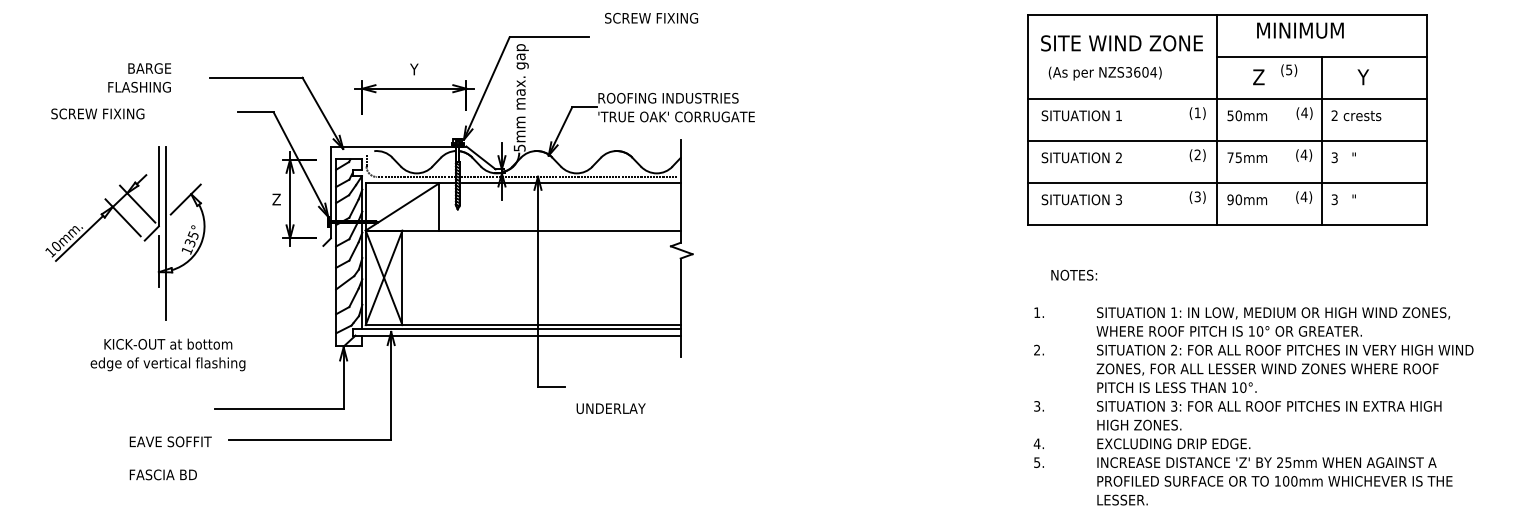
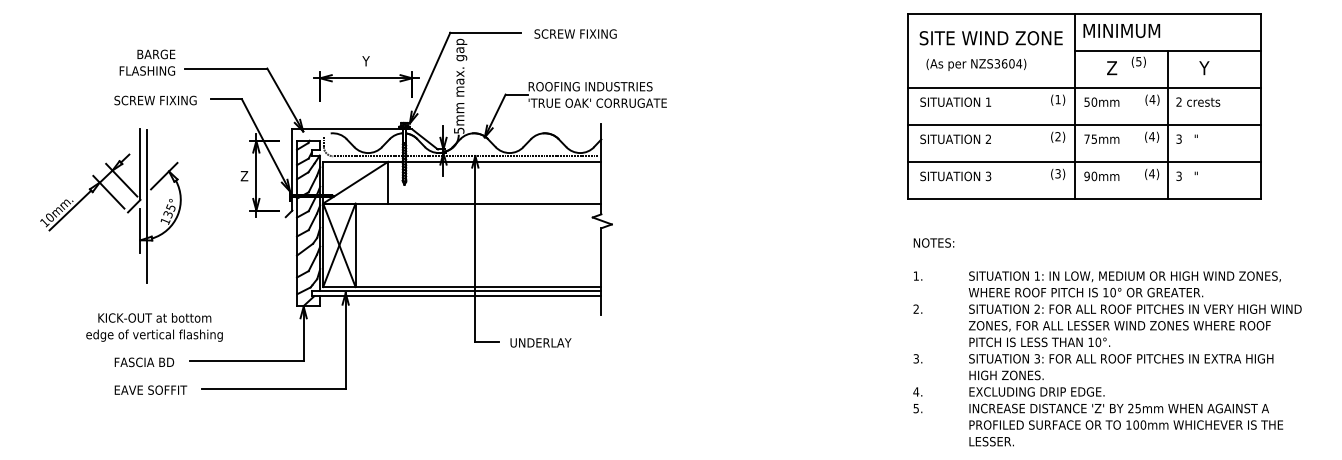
text: (651, 17) -> (575, 33), moved
text: (1300, 30) -> (1121, 30), moved
text: (139, 77) -> (147, 62), moved
text: (97, 113) -> (155, 100), moved
text: (1073, 274) -> (933, 242), moved
text: (167, 355) -> (154, 327), moved
text: (610, 408) -> (540, 342), moved
text: (163, 475) -> (144, 362), moved

